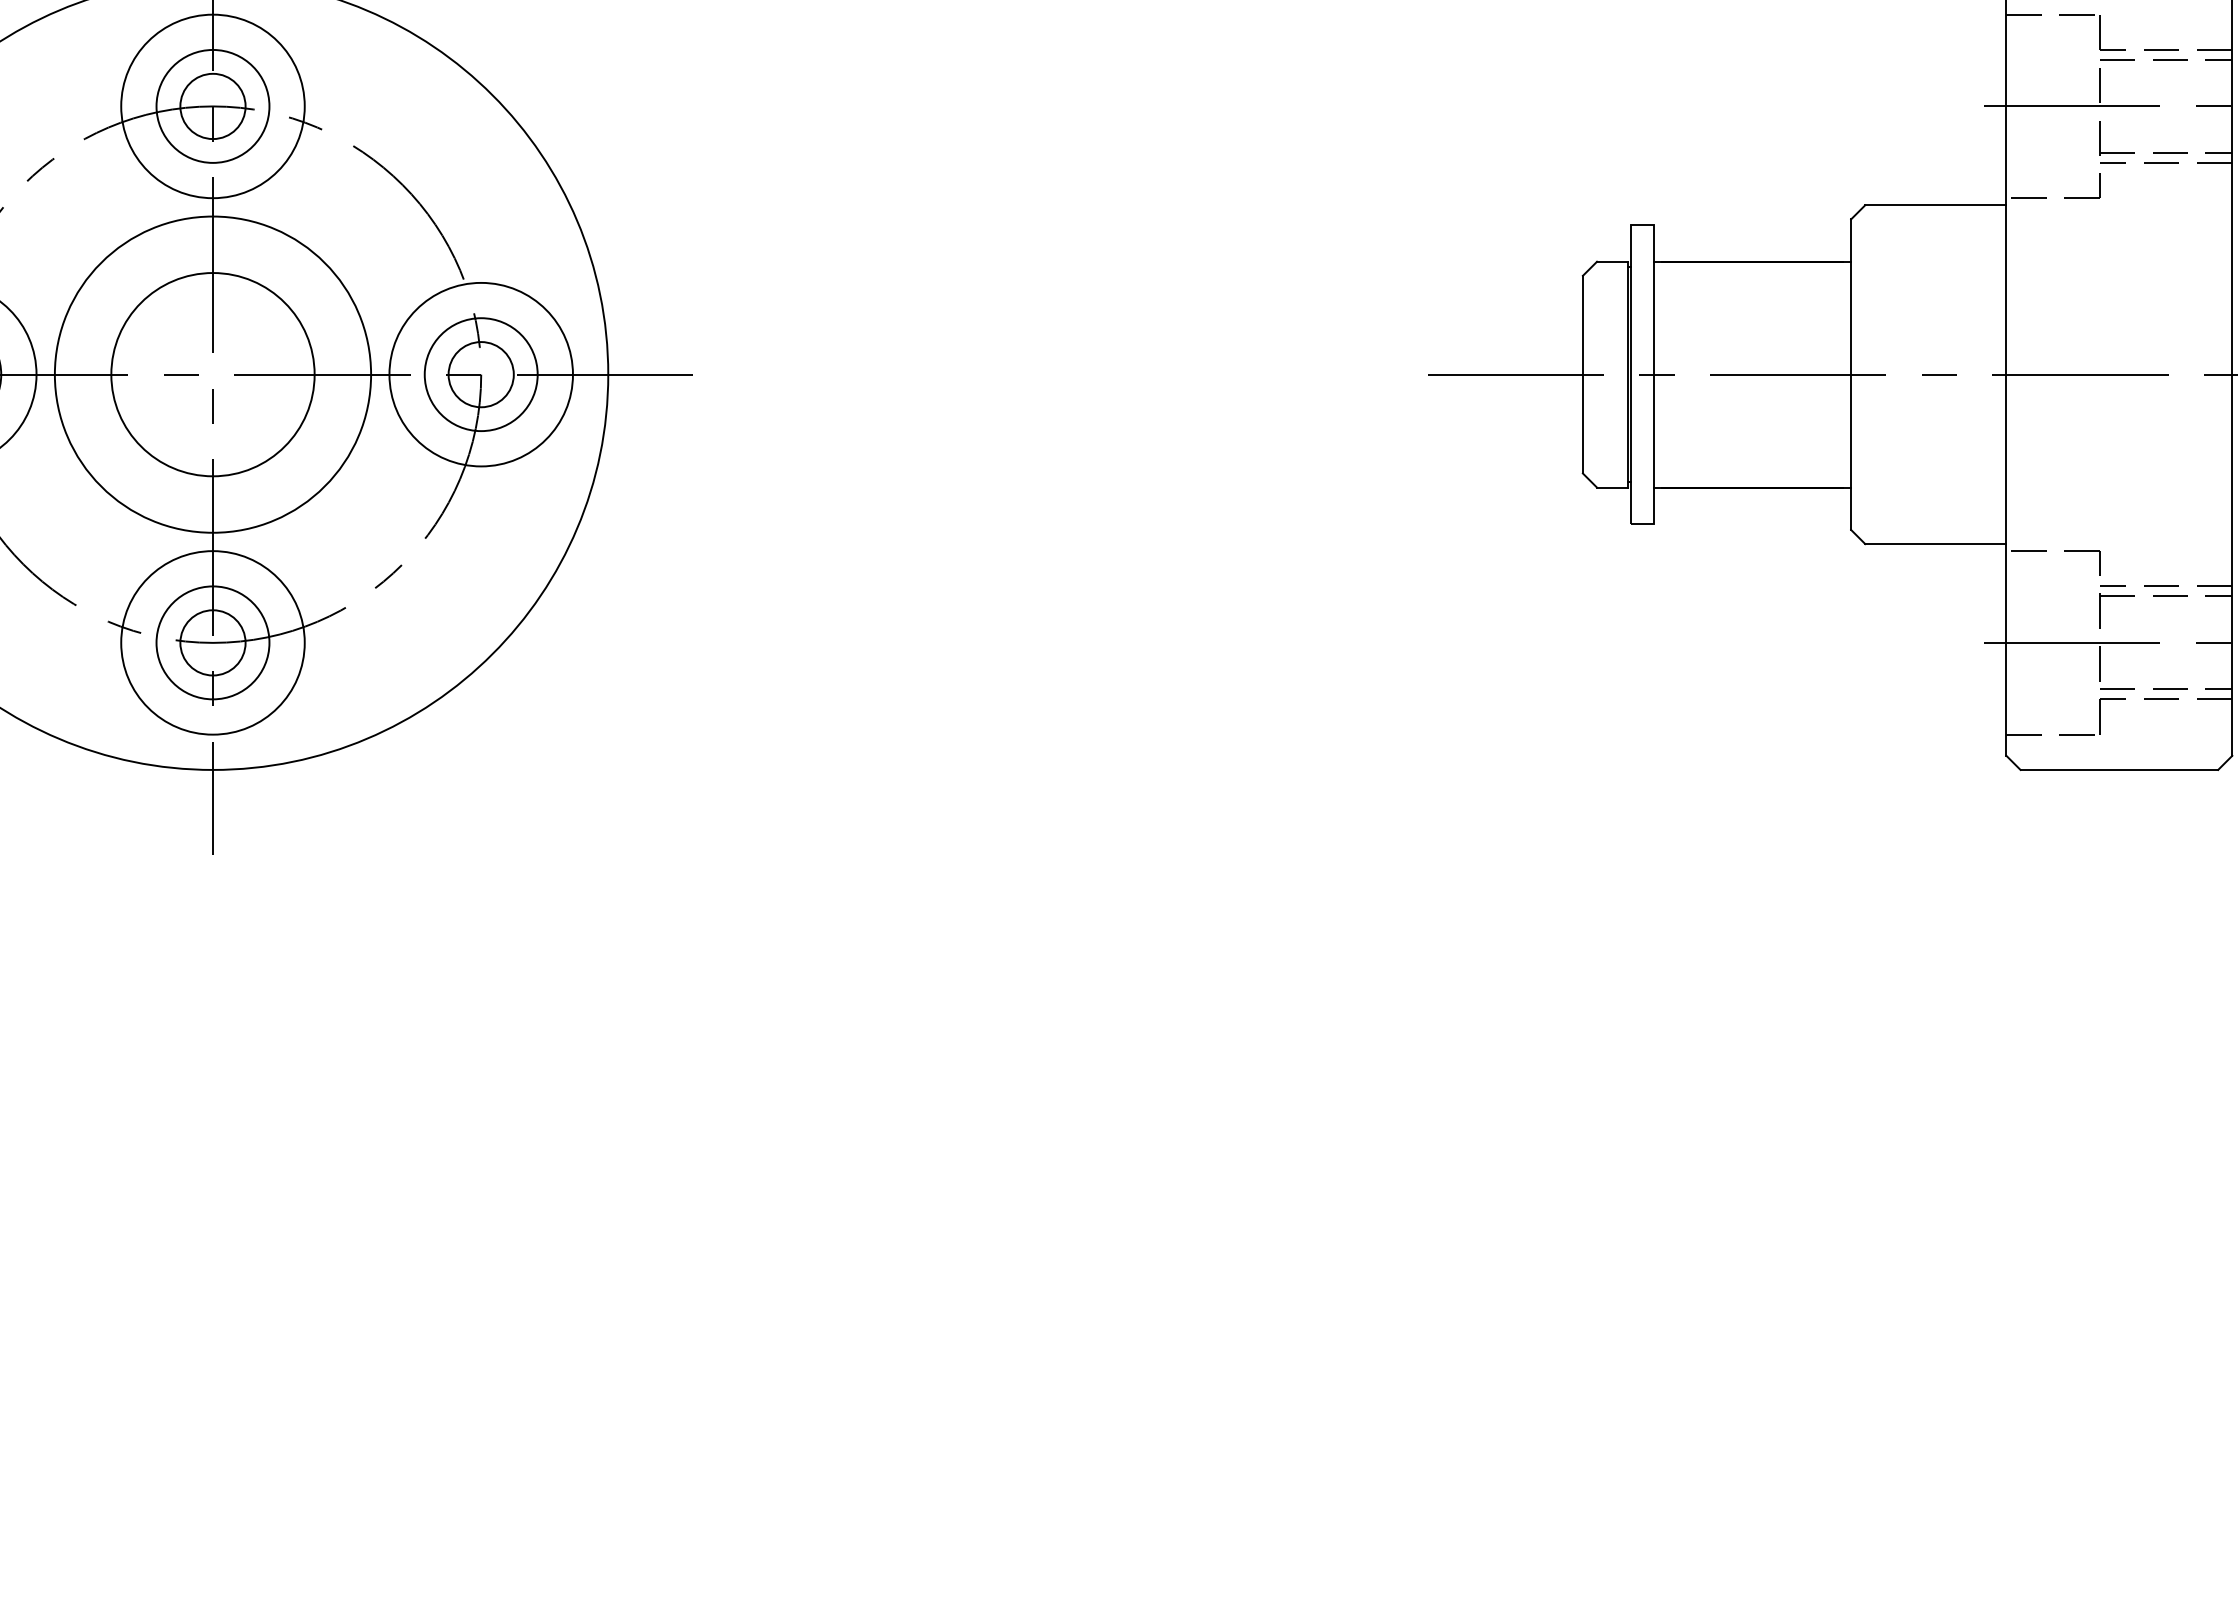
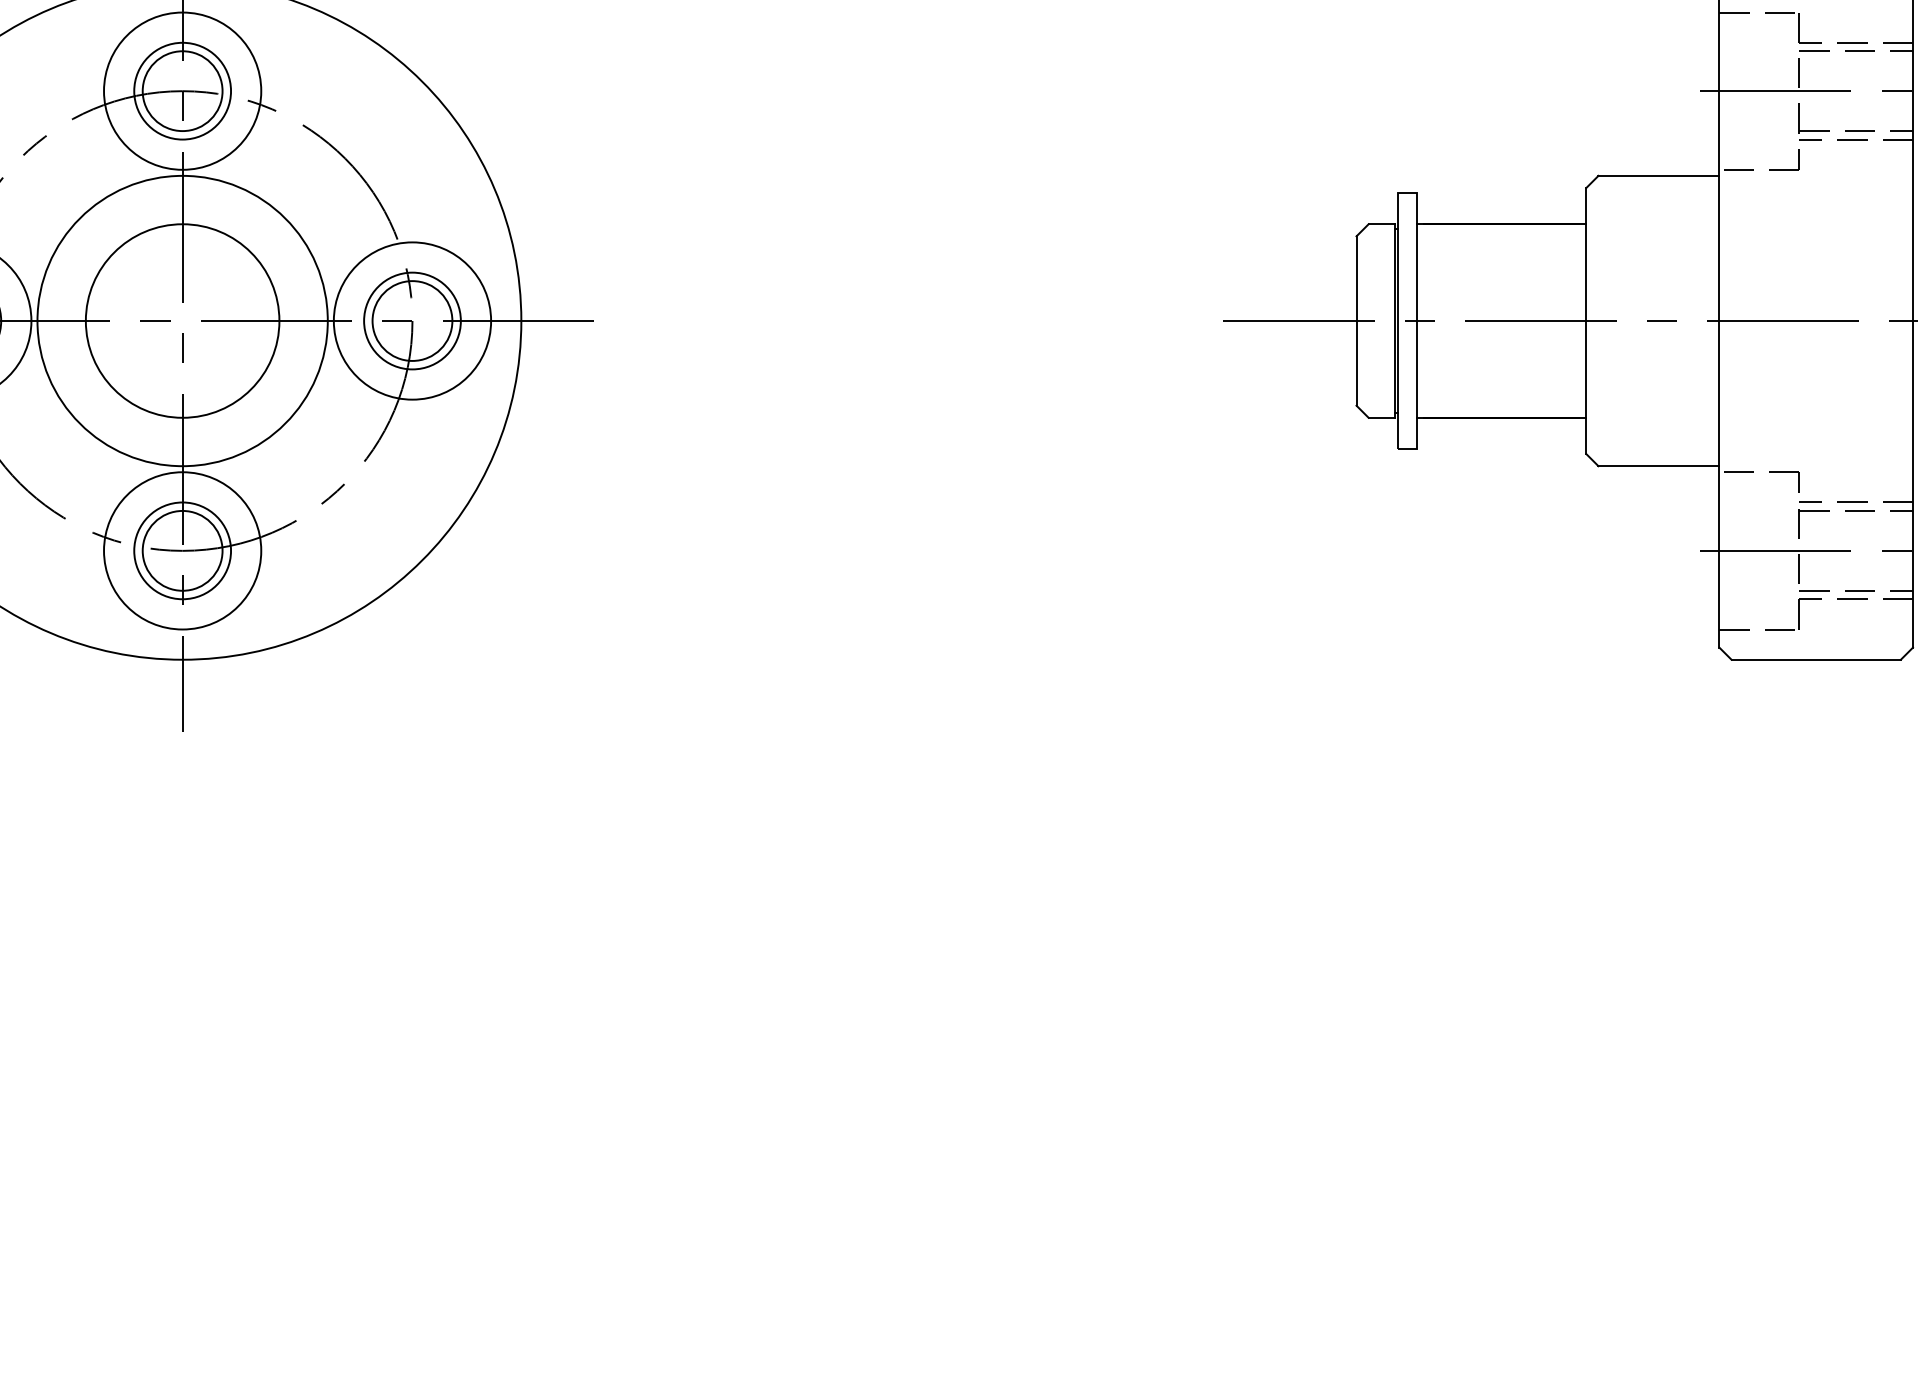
circle: (212, 106) -> (182, 91), size x1.43
circle: (212, 374) -> (182, 320), size x0.71
circle: (212, 374) -> (182, 320), size x1.67
circle: (480, 374) -> (411, 320), size x1.43
circle: (212, 642) -> (182, 550), size x1.43

